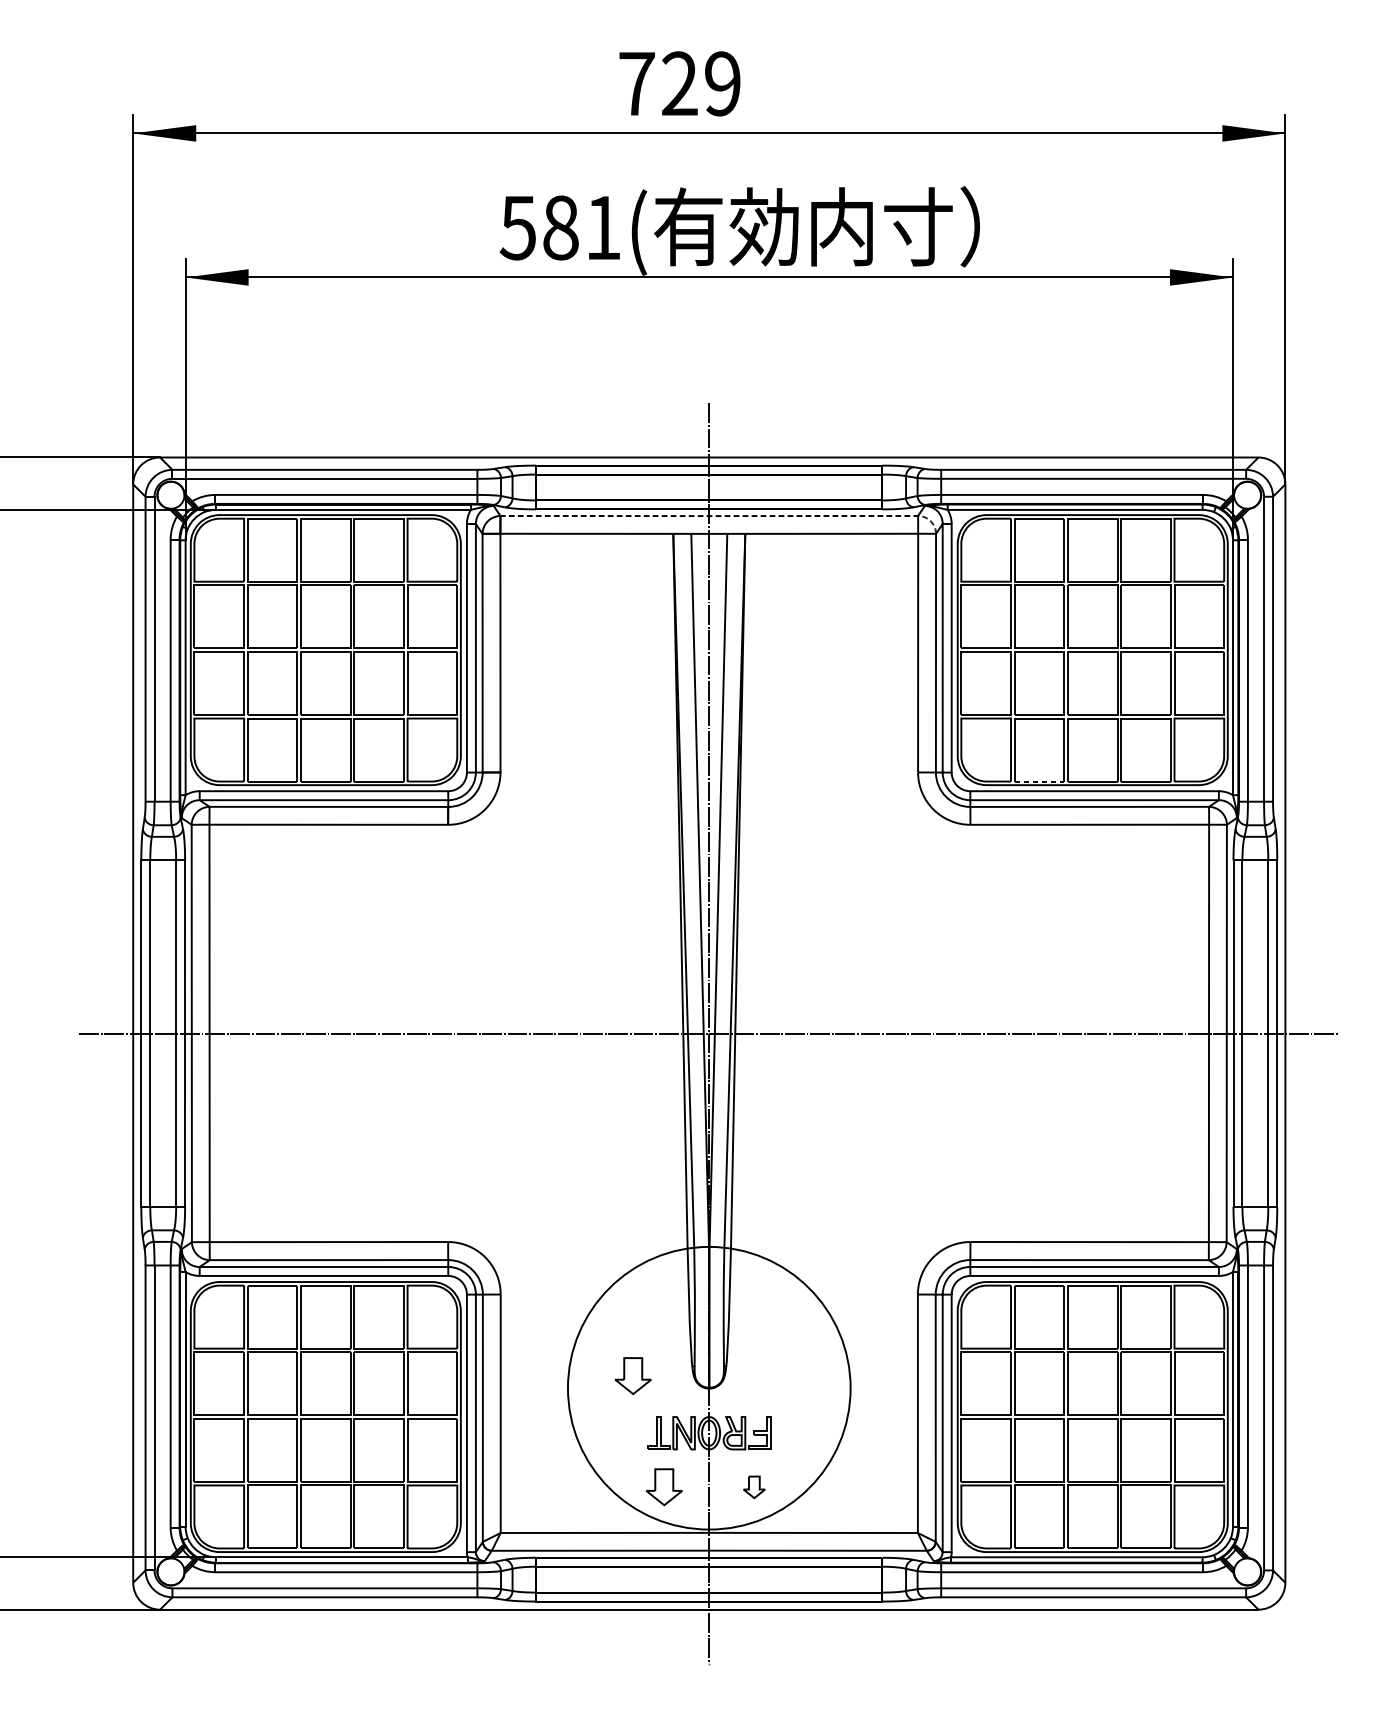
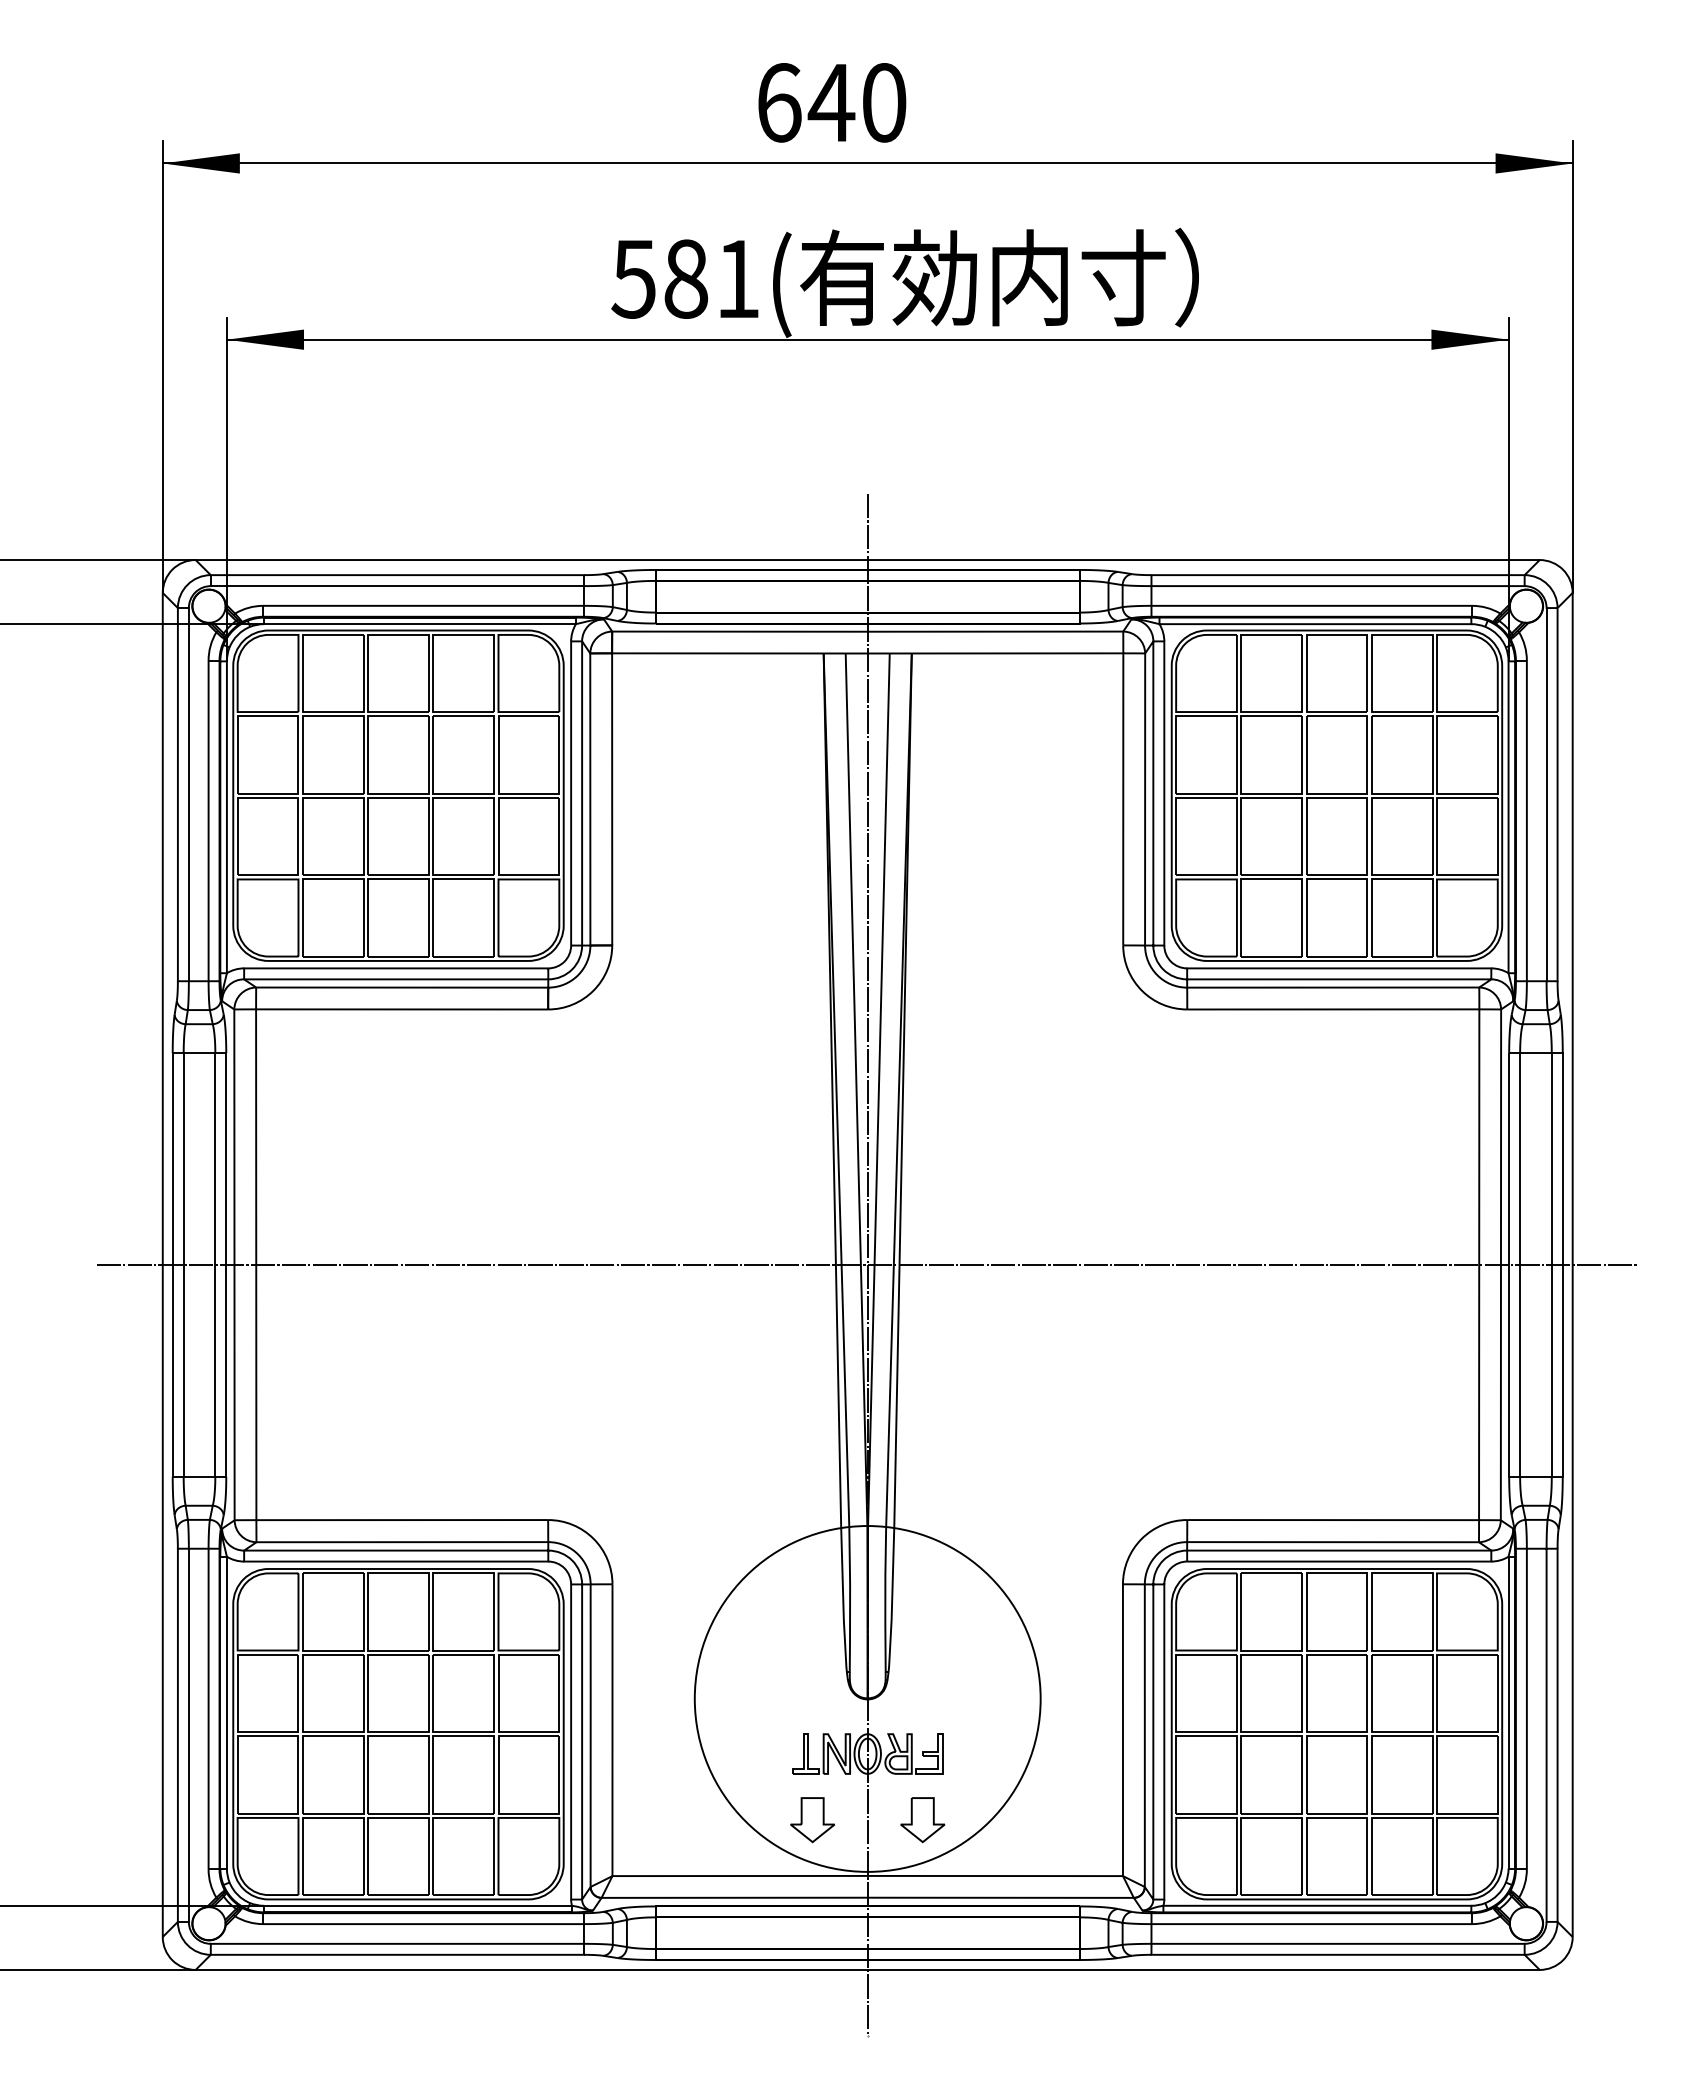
text: (680, 83) -> (832, 102), 729 -> 640
line: (727, 515) -> (890, 631), dashed -> solid
line: (1040, 781) -> (1272, 956), dashed -> solid
part: (633, 1376) -> (774, 1684), removed
part: (754, 1487) -> (922, 1820), size x1.67

